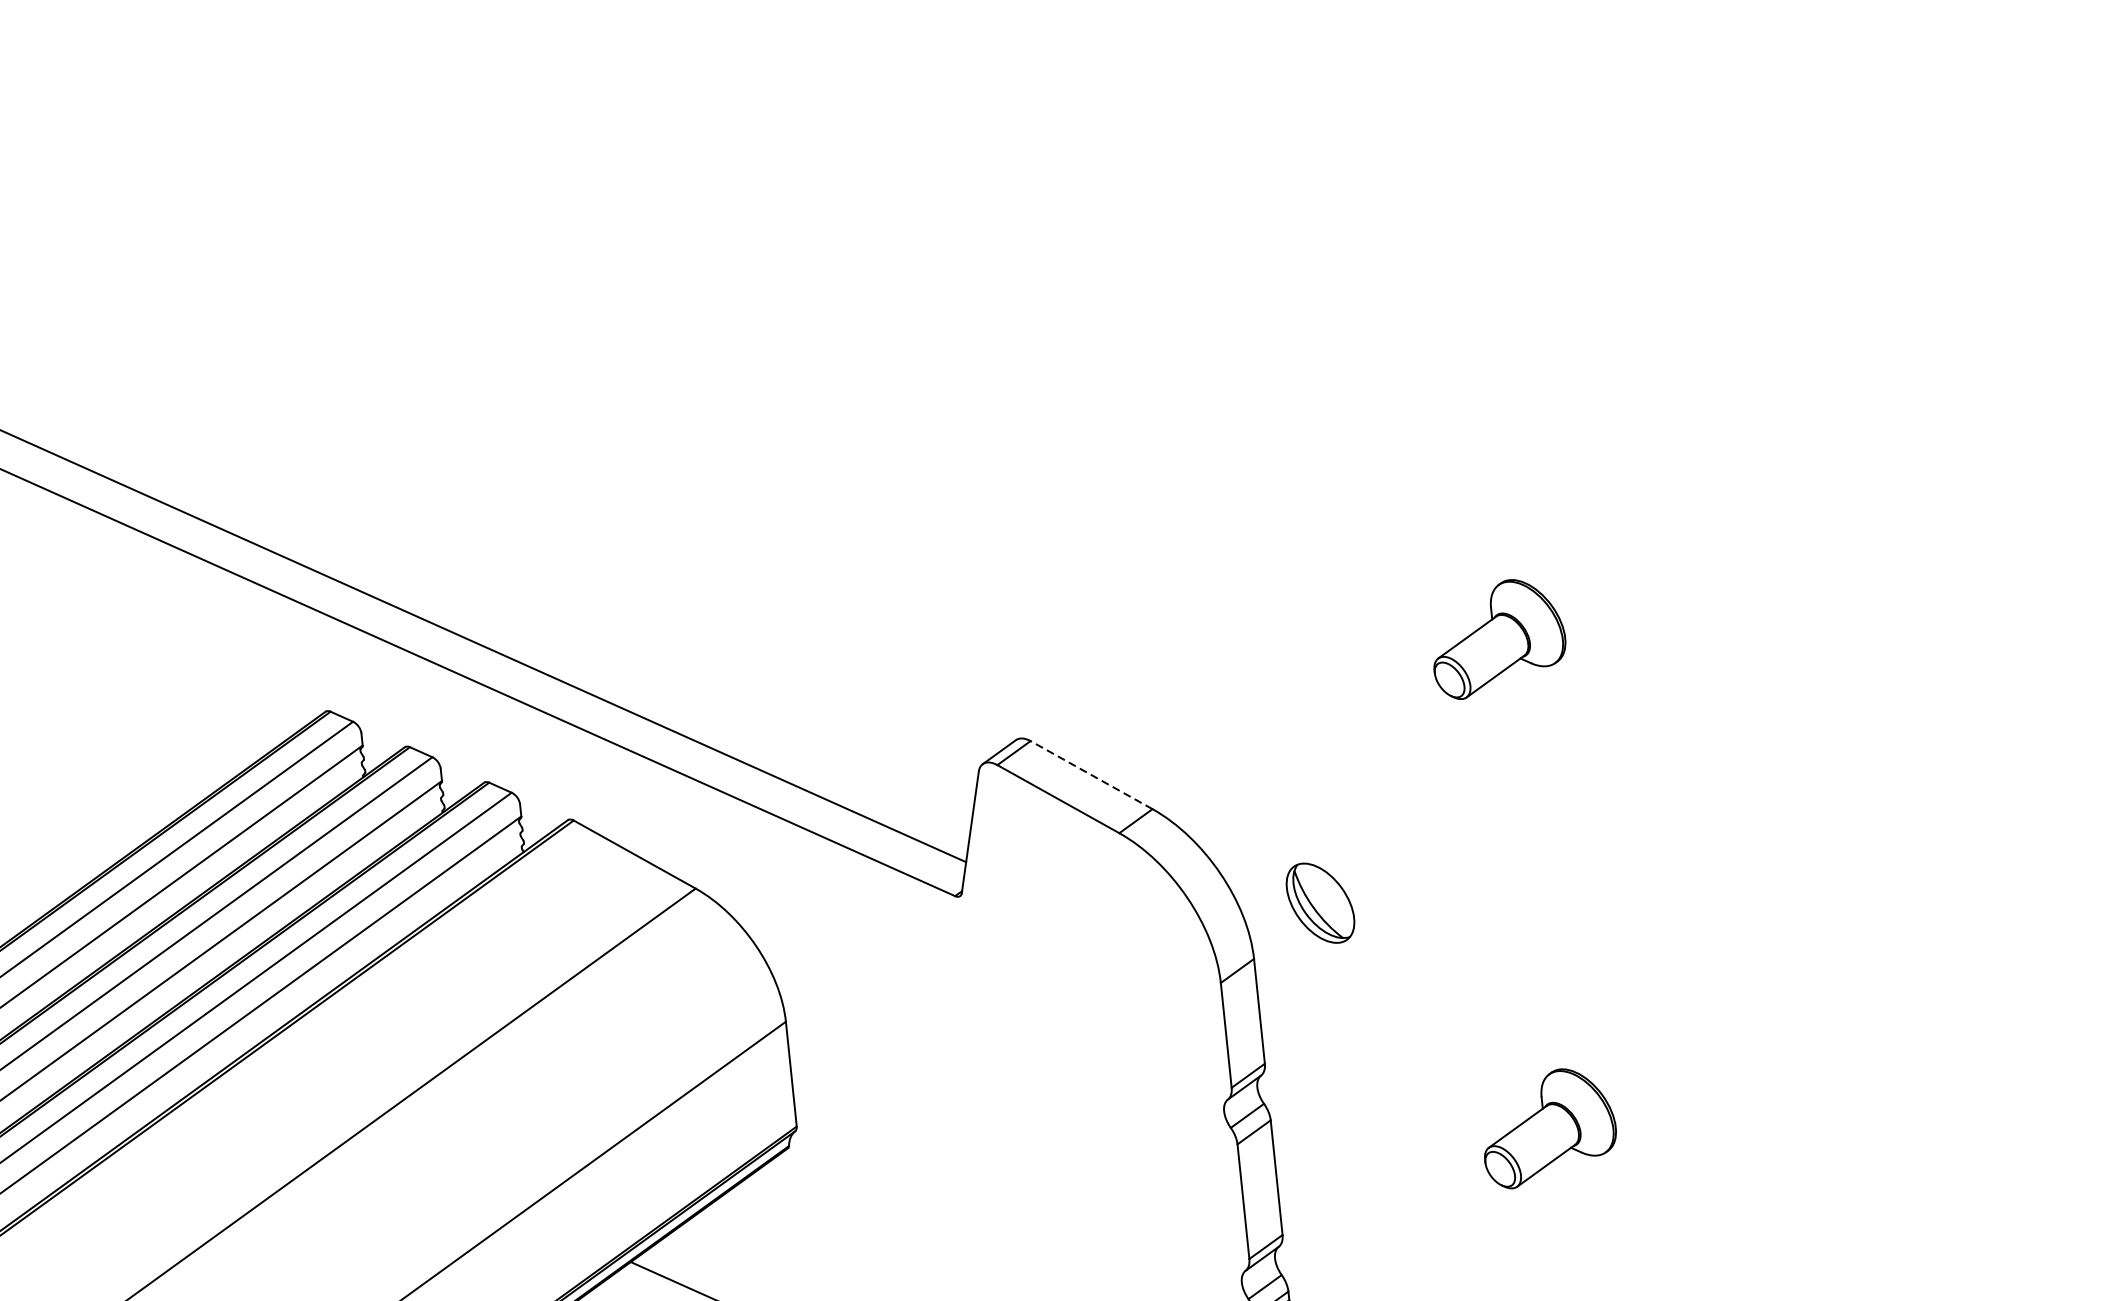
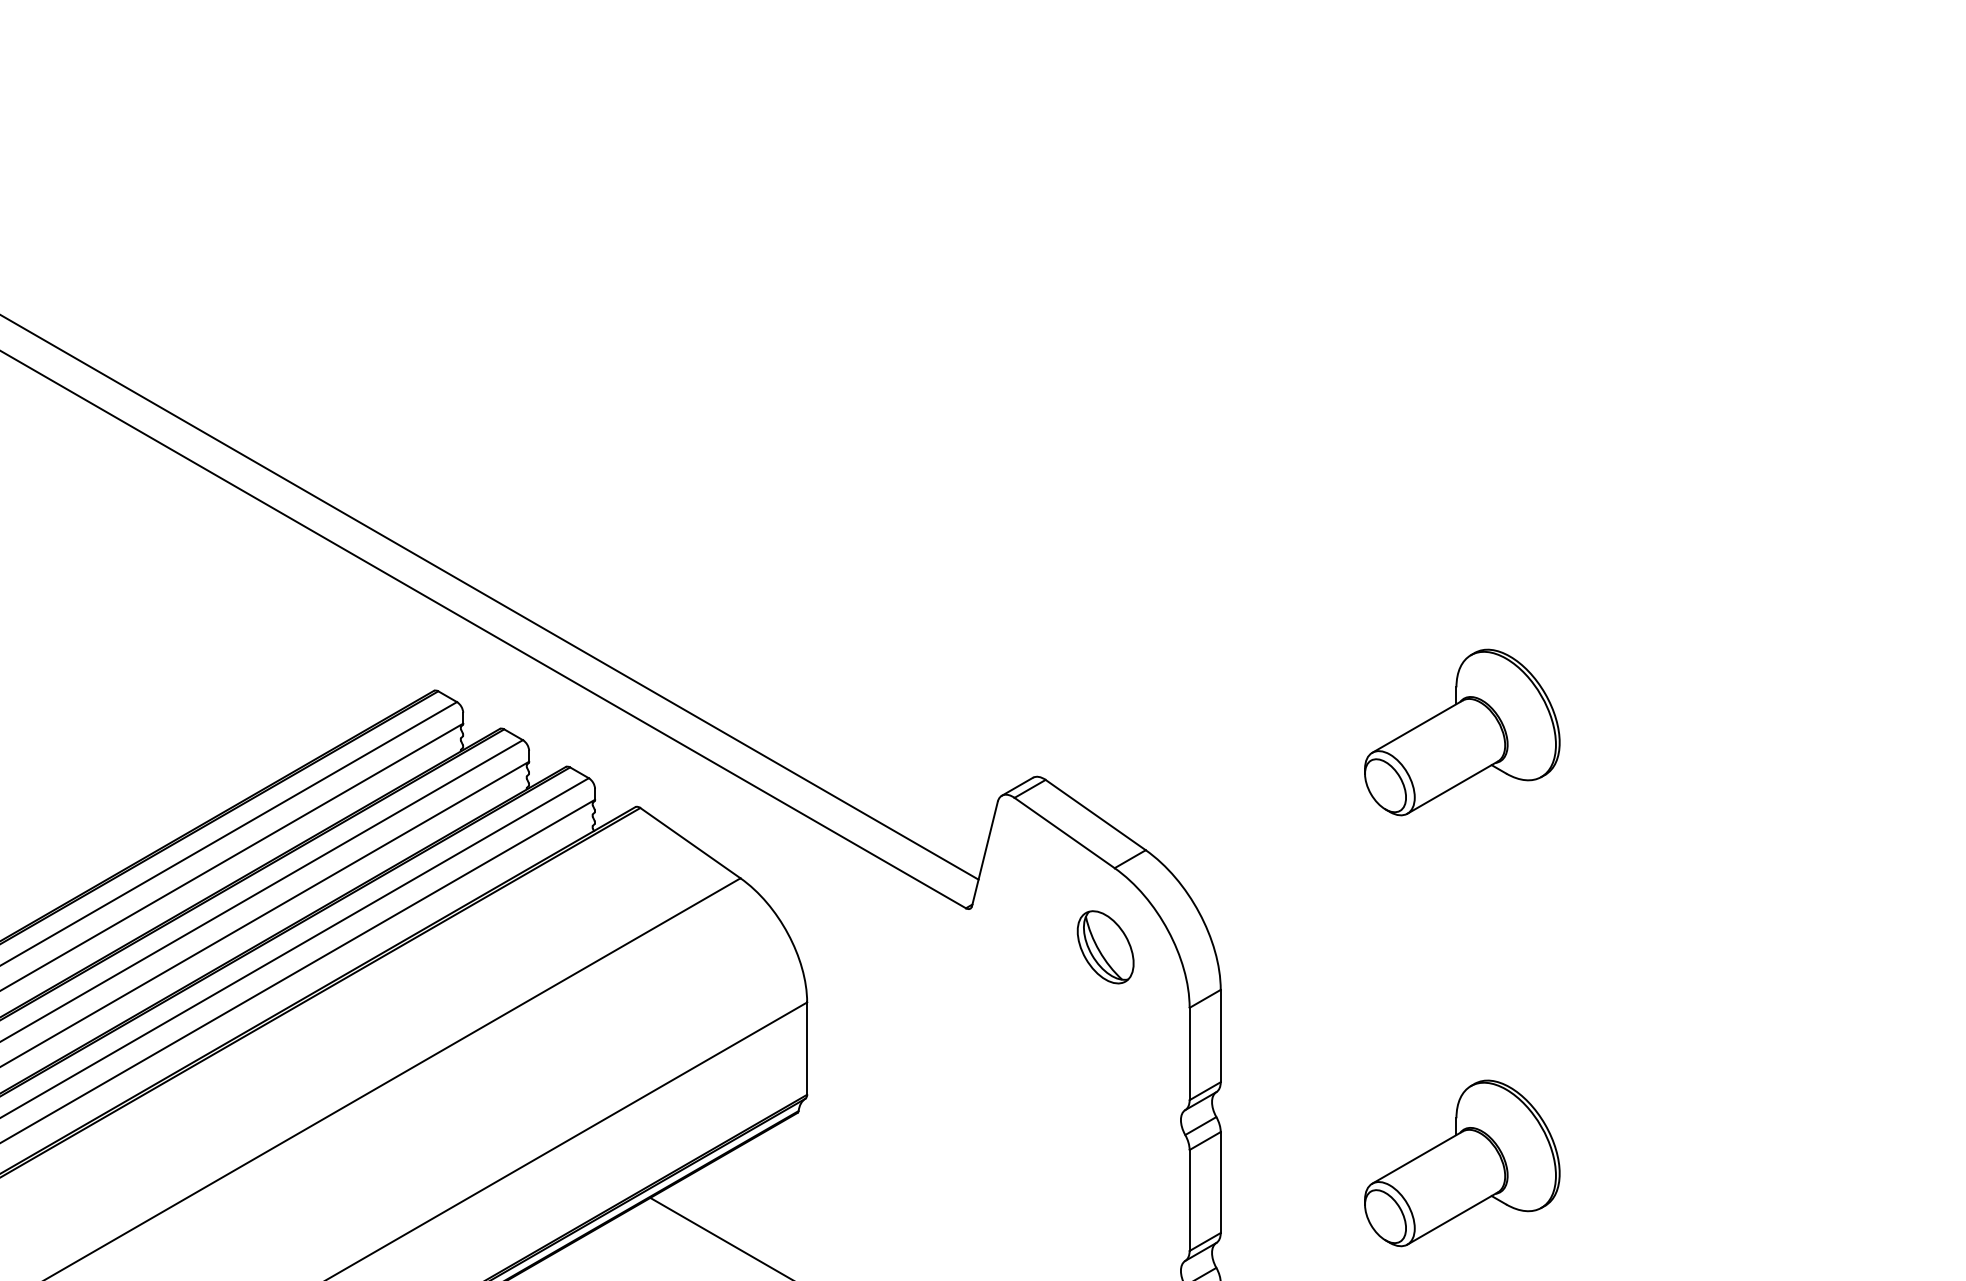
part: (1498, 638) -> (1462, 732), size x1.67
line: (1091, 774) -> (1095, 814), dashed -> solid
part: (1320, 903) -> (1105, 947), moved
part: (1548, 1127) -> (1462, 1163), size x1.67

